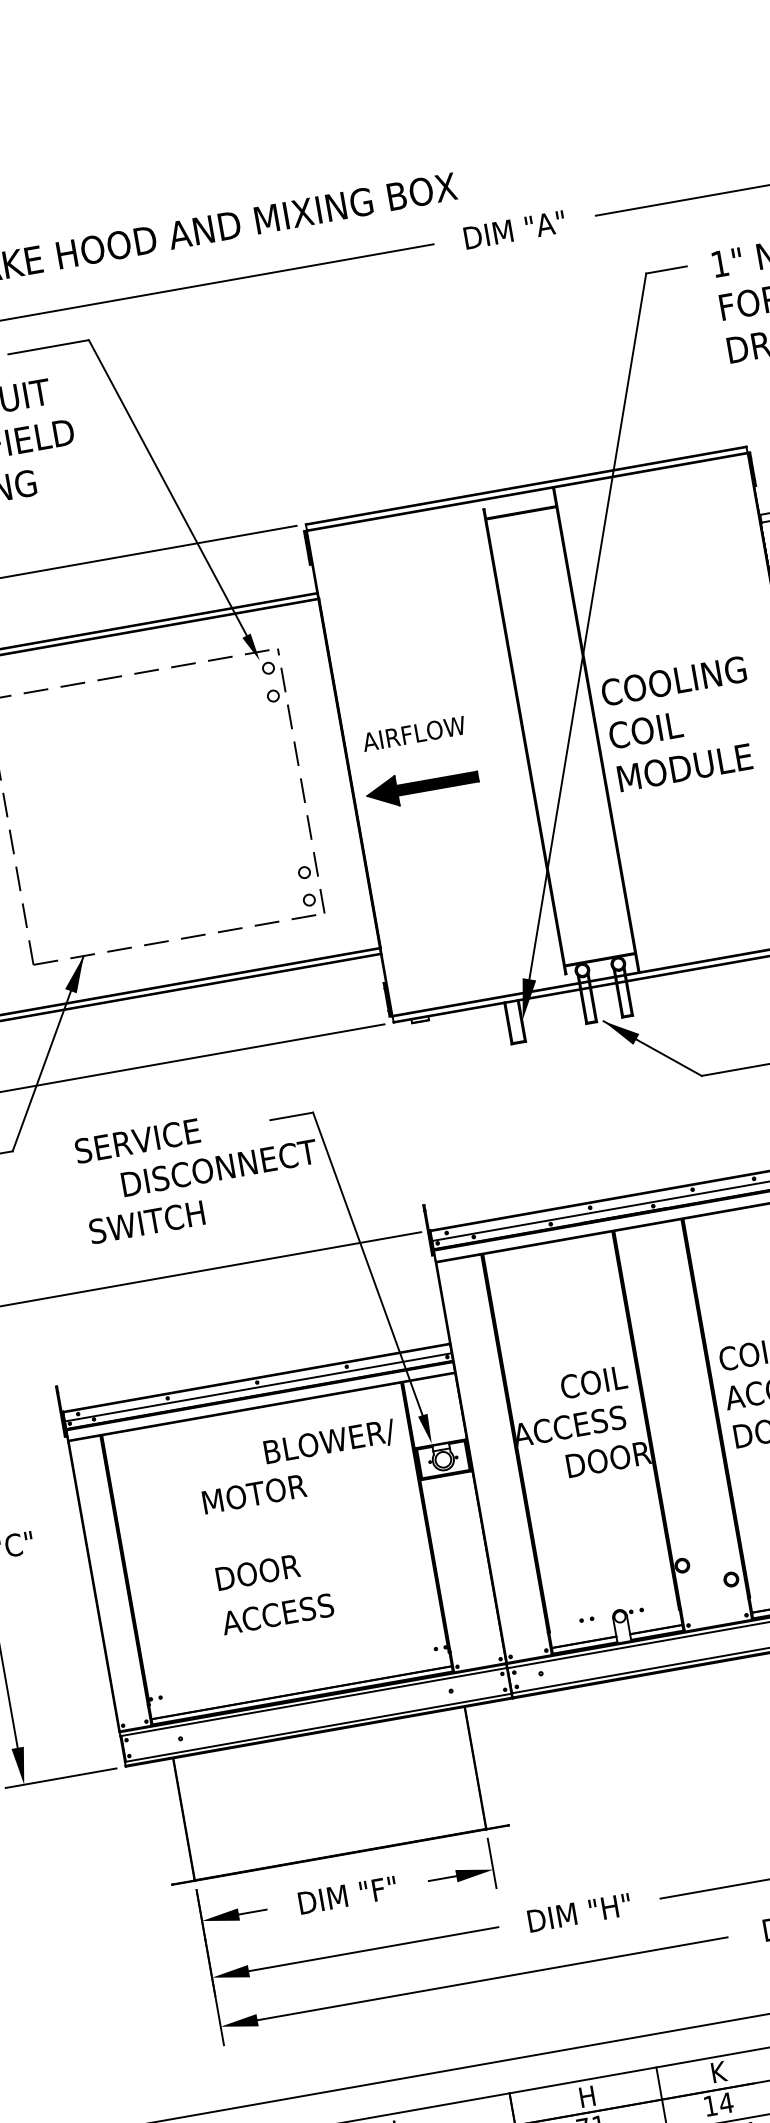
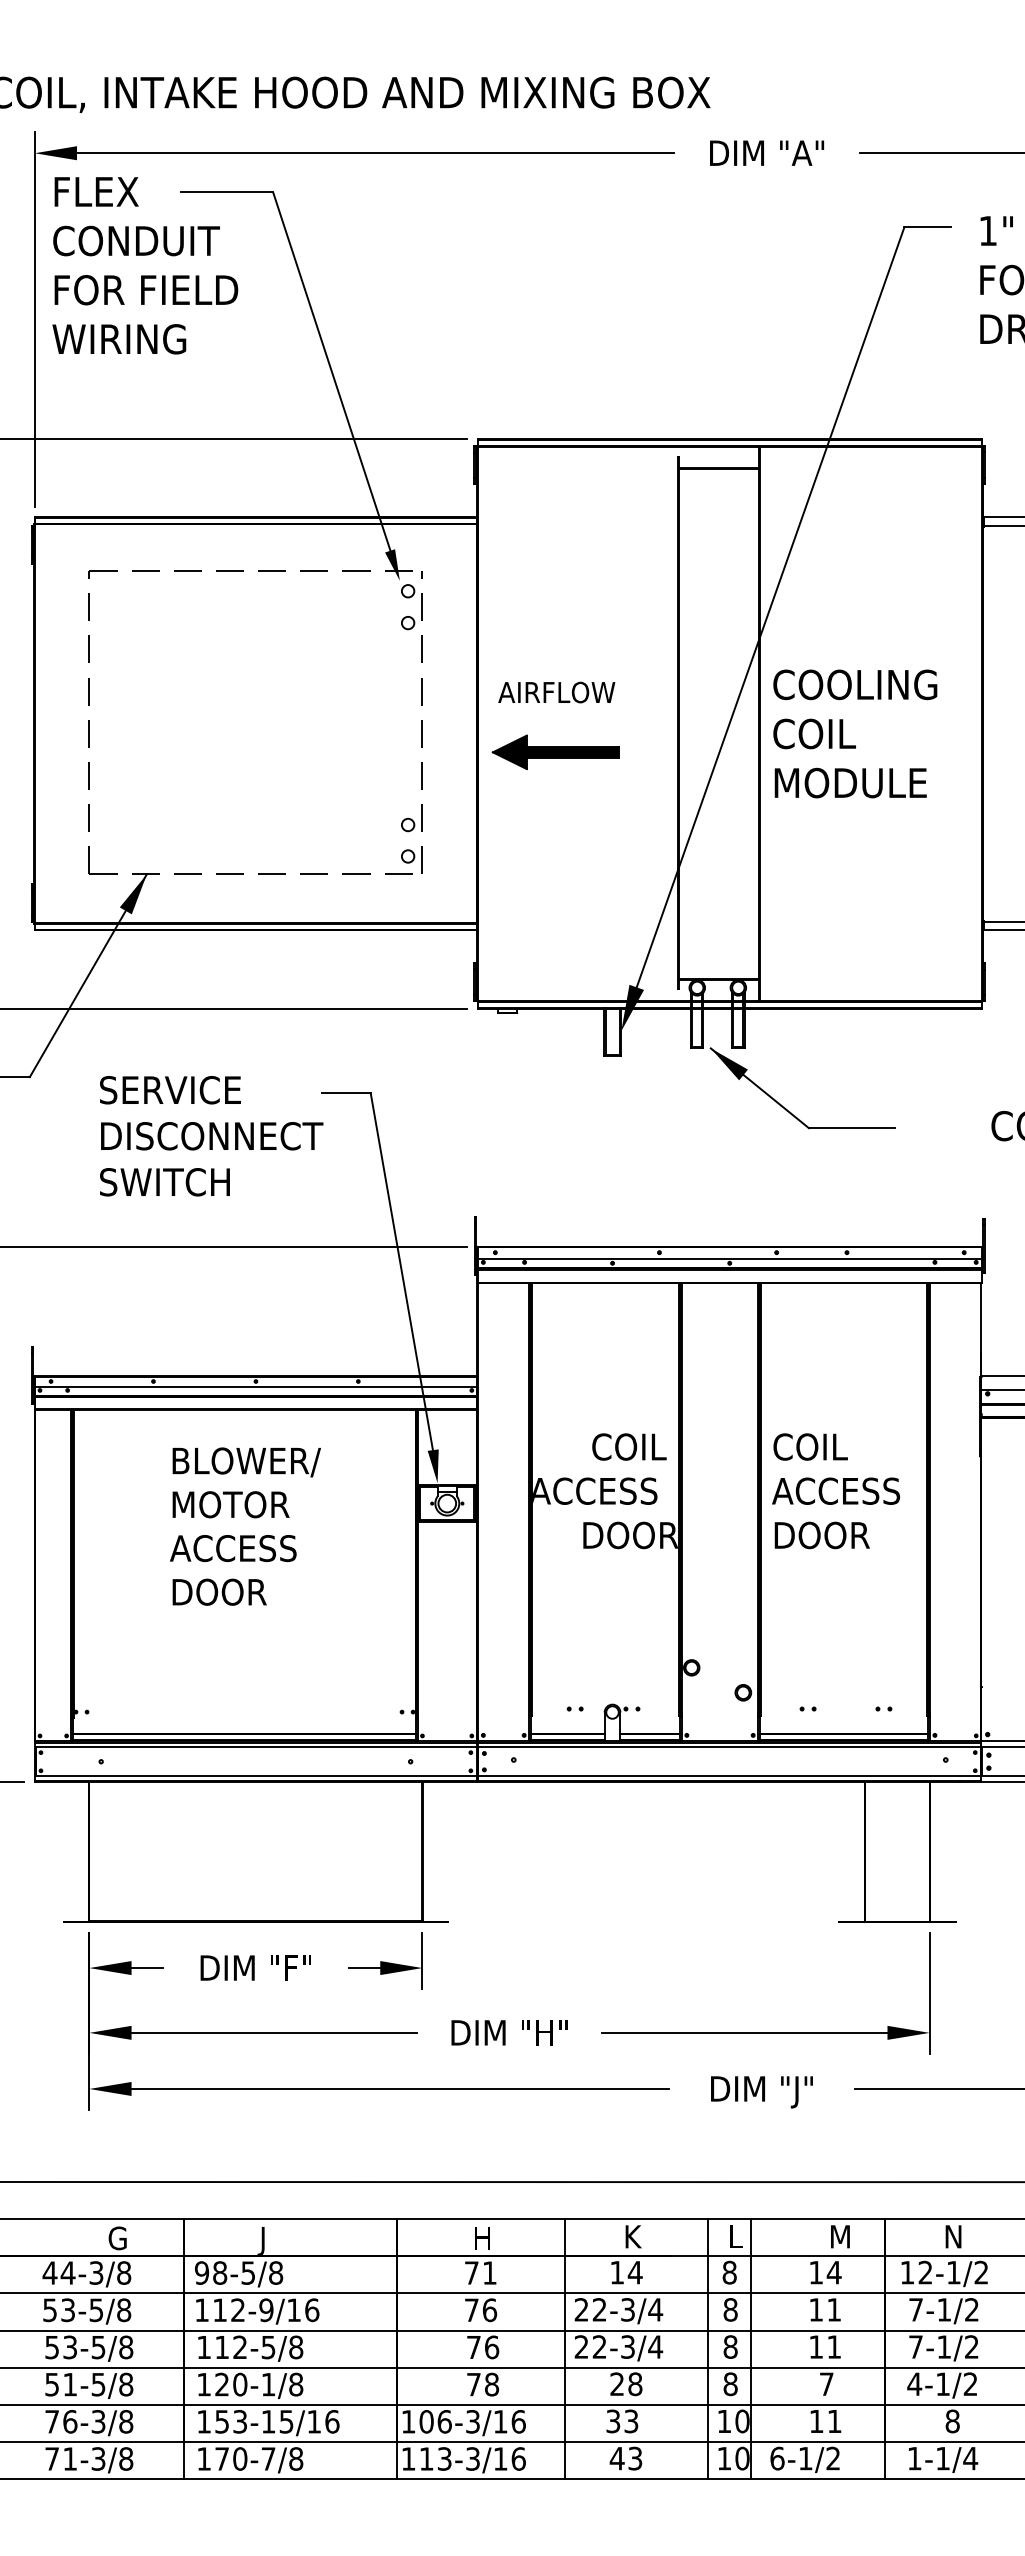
text: (219, 1168) -> (212, 1136), moved
text: (329, 1442) -> (246, 1462), moved
text: (277, 1614) -> (233, 1548), moved

